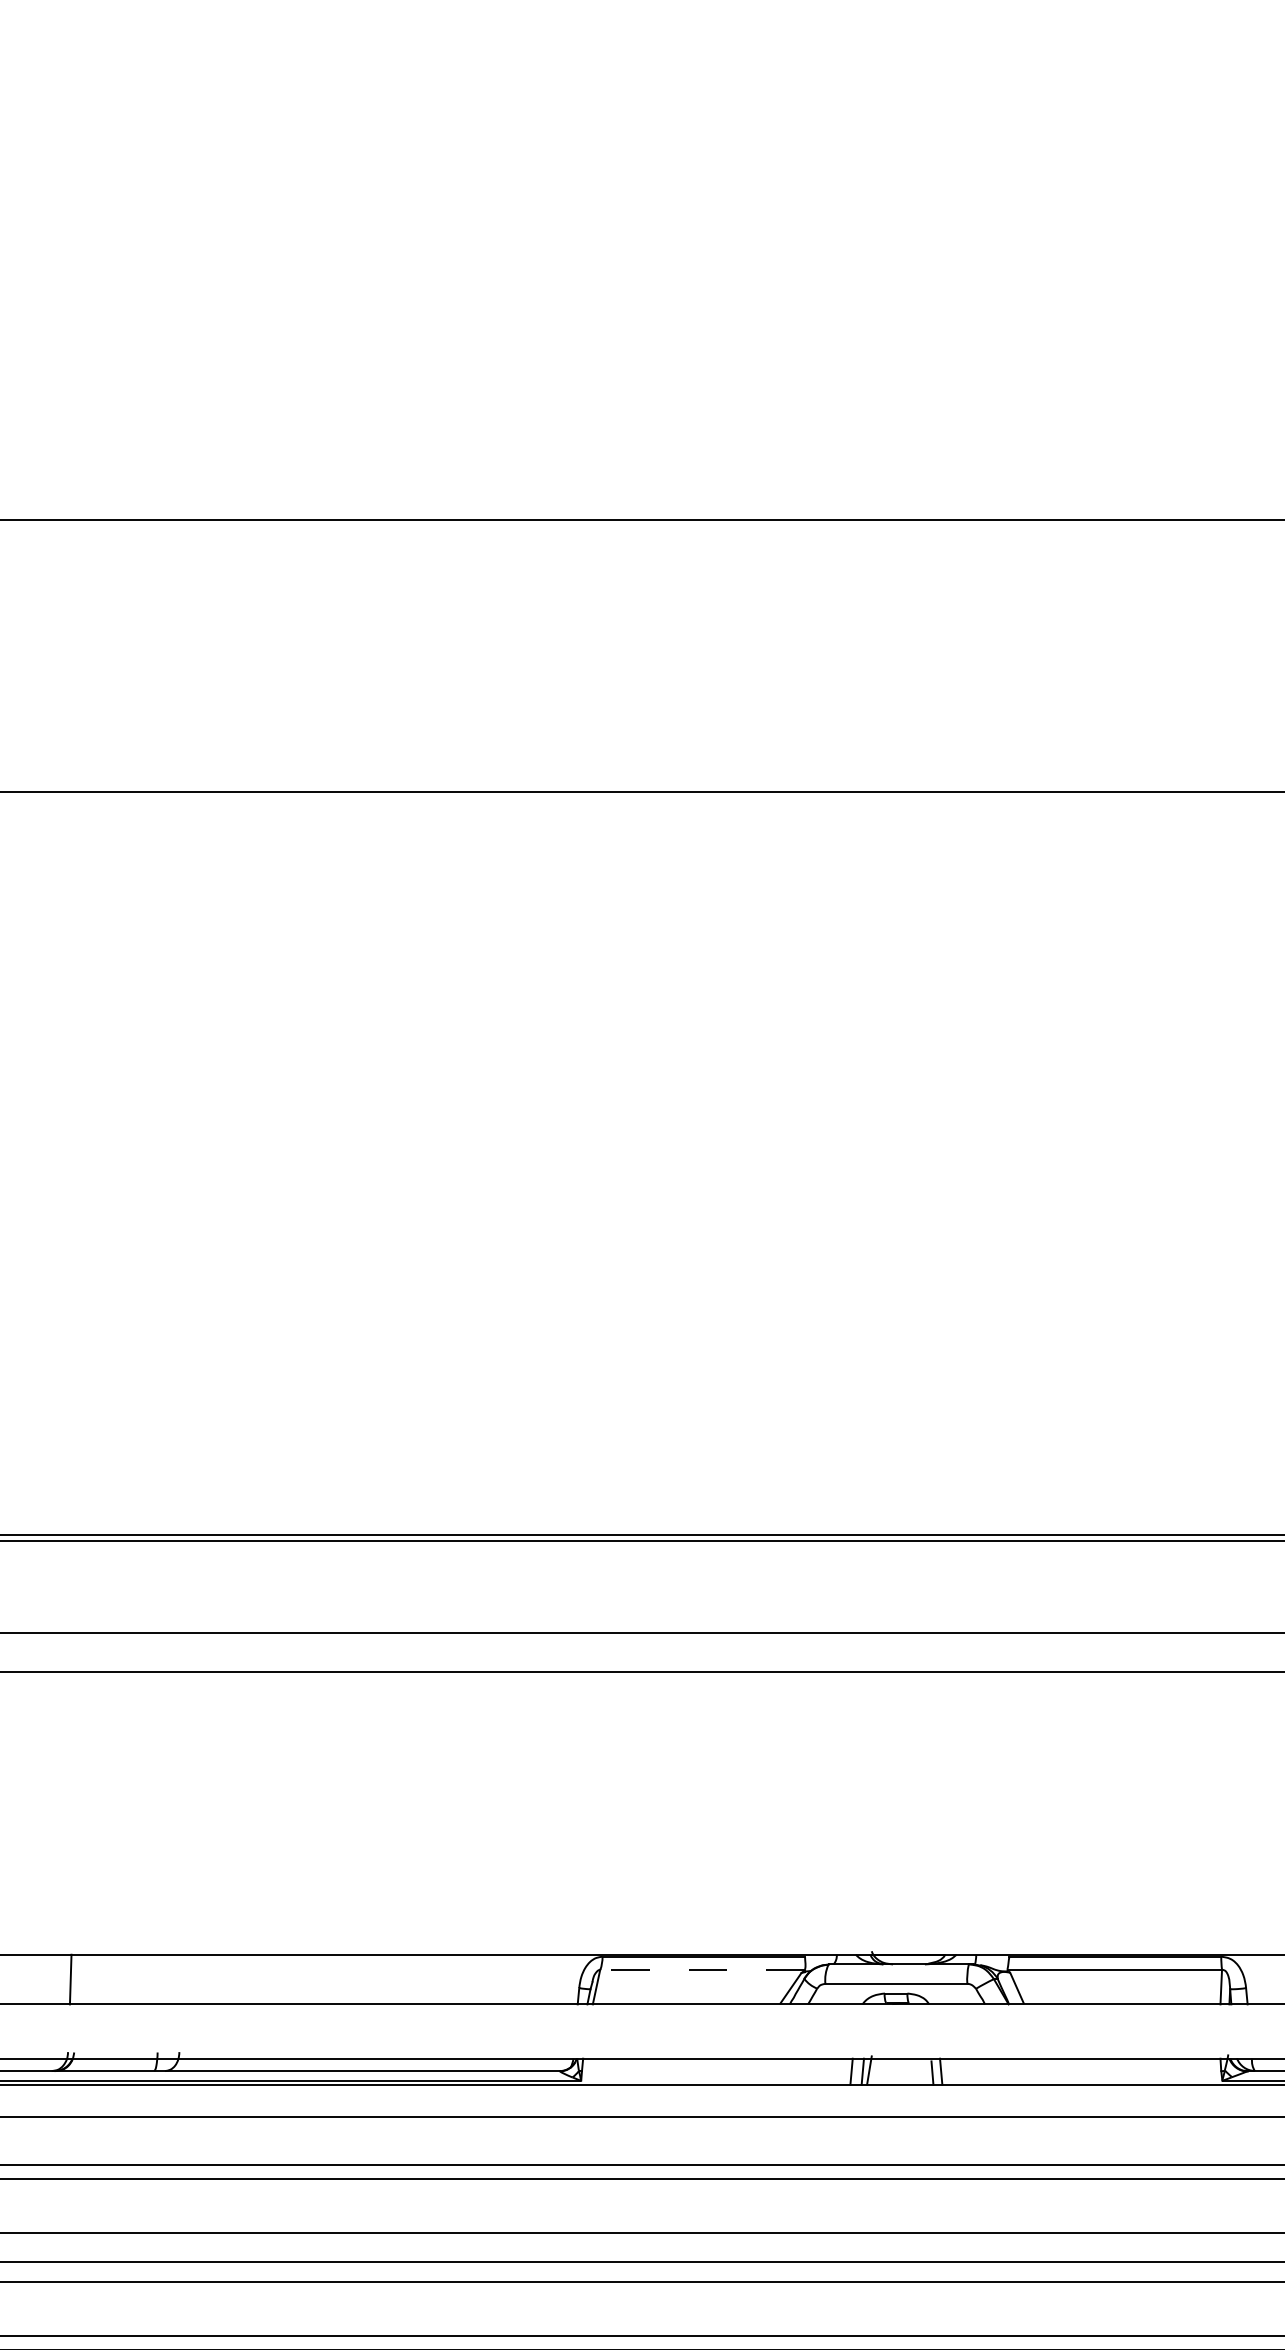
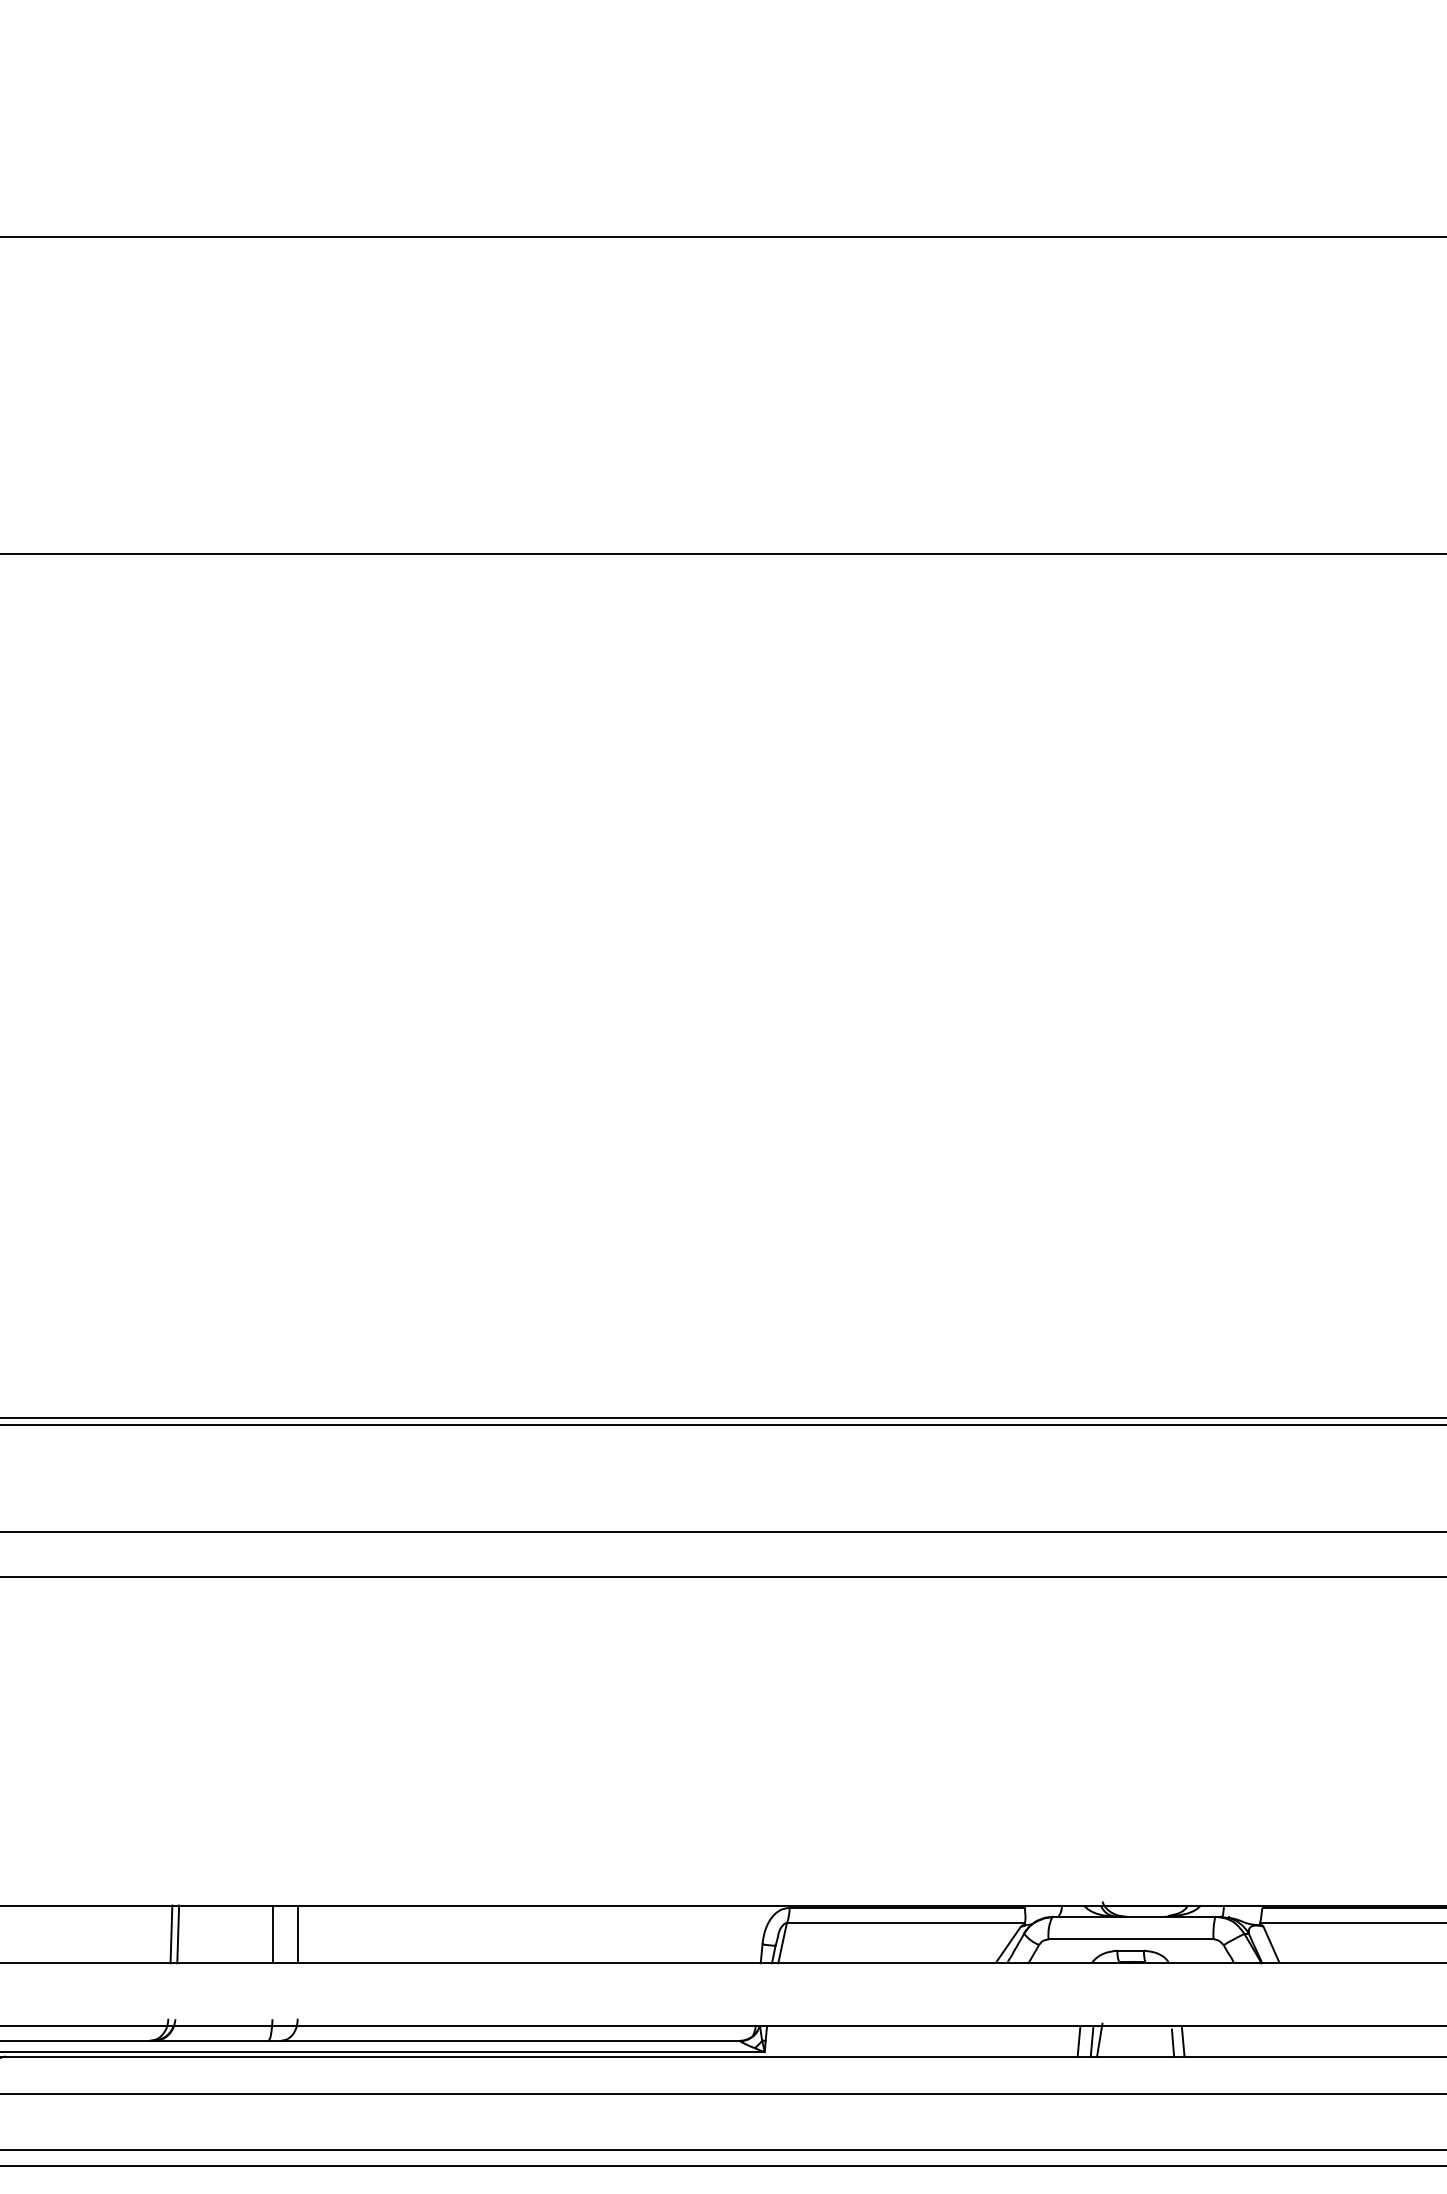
line: (702, 1969) -> (905, 1922), dashed -> solid
line: (76, 1979) -> (178, 1934), added
line: (158, 1979) -> (273, 1934), added
line: (179, 1979) -> (297, 1934), added

